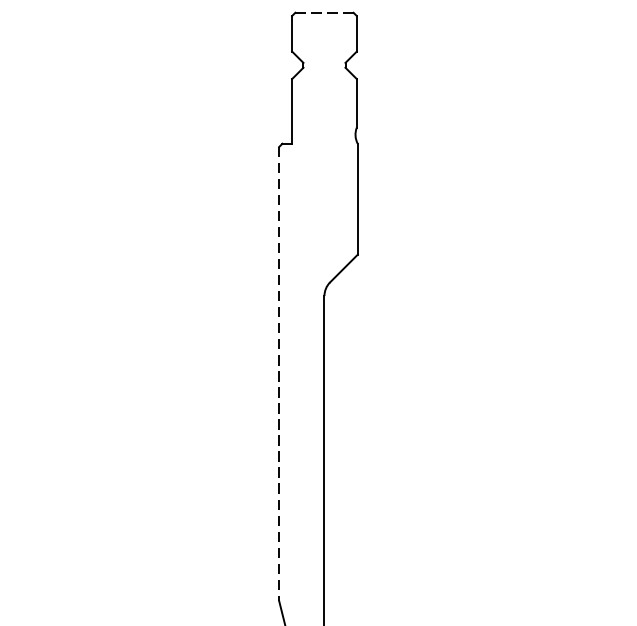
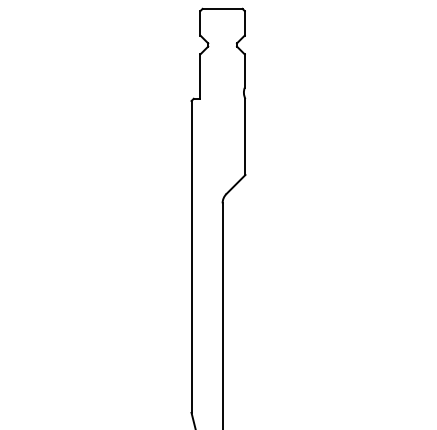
line: (324, 12) -> (222, 8), dashed -> solid
line: (279, 373) -> (191, 256), dashed -> solid

